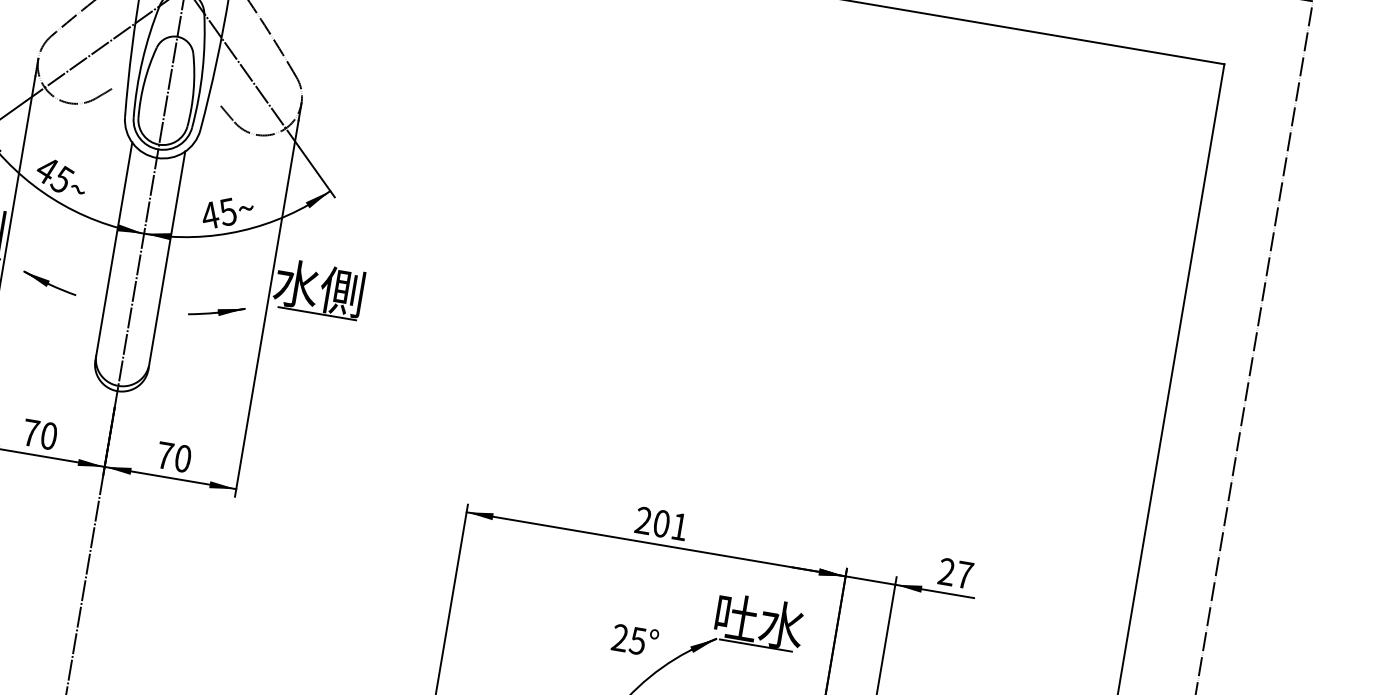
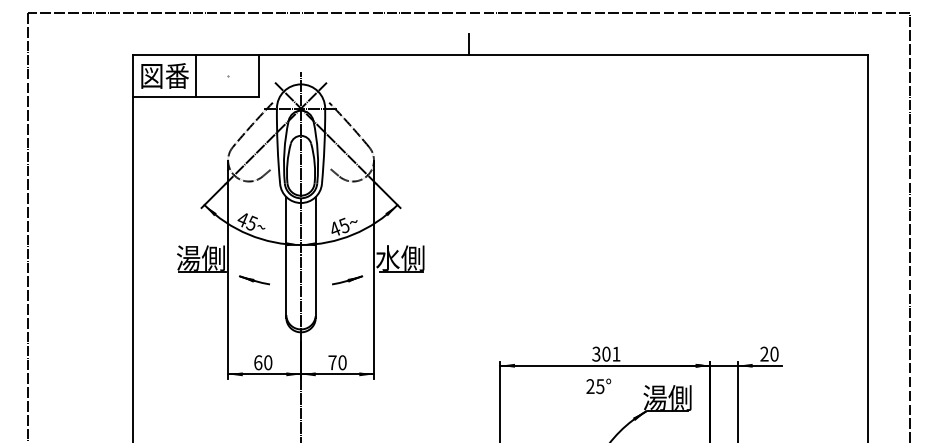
text: (31, 432) -> (258, 362), 70 -> 60
text: (643, 521) -> (596, 354), 201 -> 301
text: (965, 573) -> (774, 353), 27 -> 20
text: (758, 620) -> (667, 397), 吐水 -> 湯側
text: (634, 640) -> (598, 386), moved

